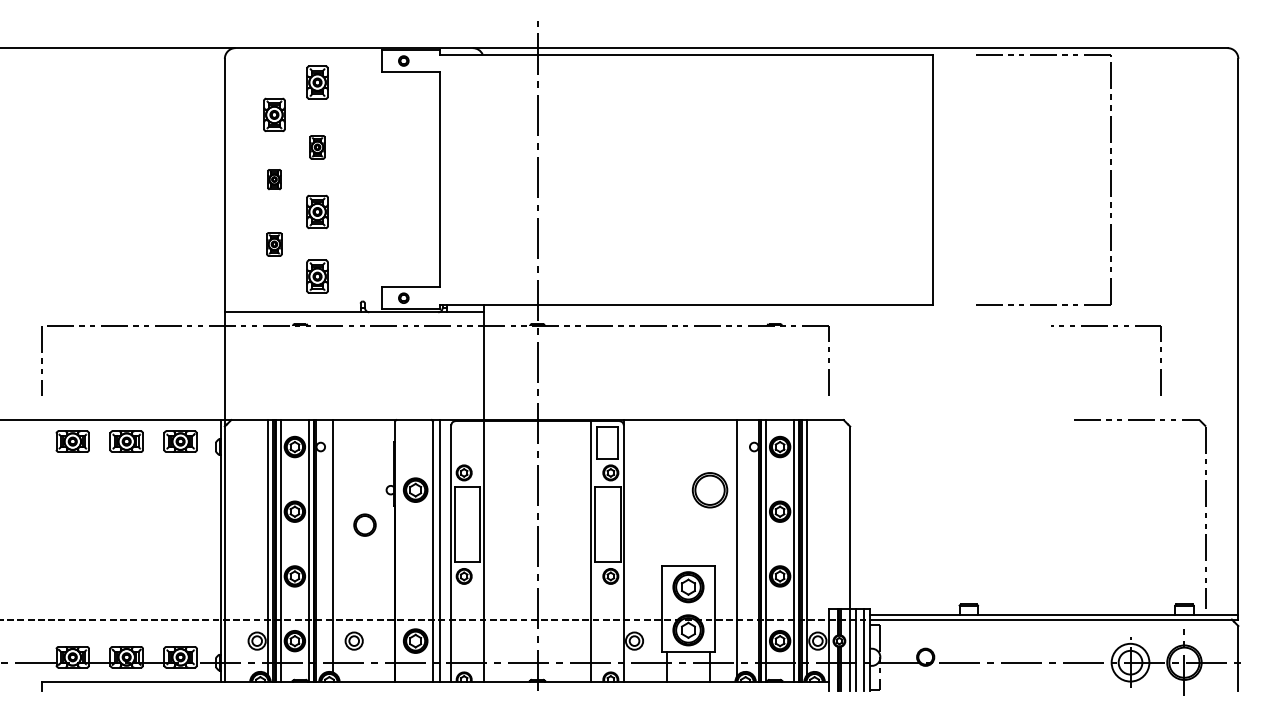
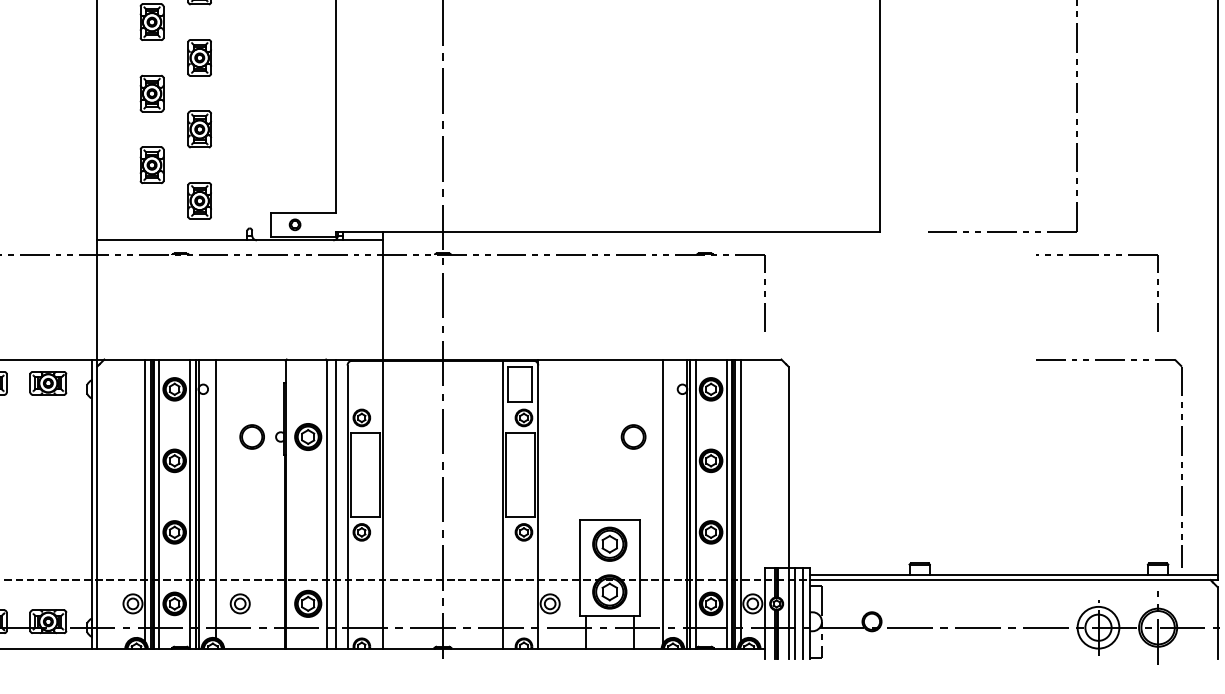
part: (317, 147) -> (199, 58), size x1.43
part: (274, 179) -> (152, 93), size x1.67
part: (274, 244) -> (152, 165), size x1.43
part: (1106, 326) -> (1097, 256), moved
circle: (709, 489) -> (633, 436), size x0.62
circle: (364, 524) -> (251, 436), moved

